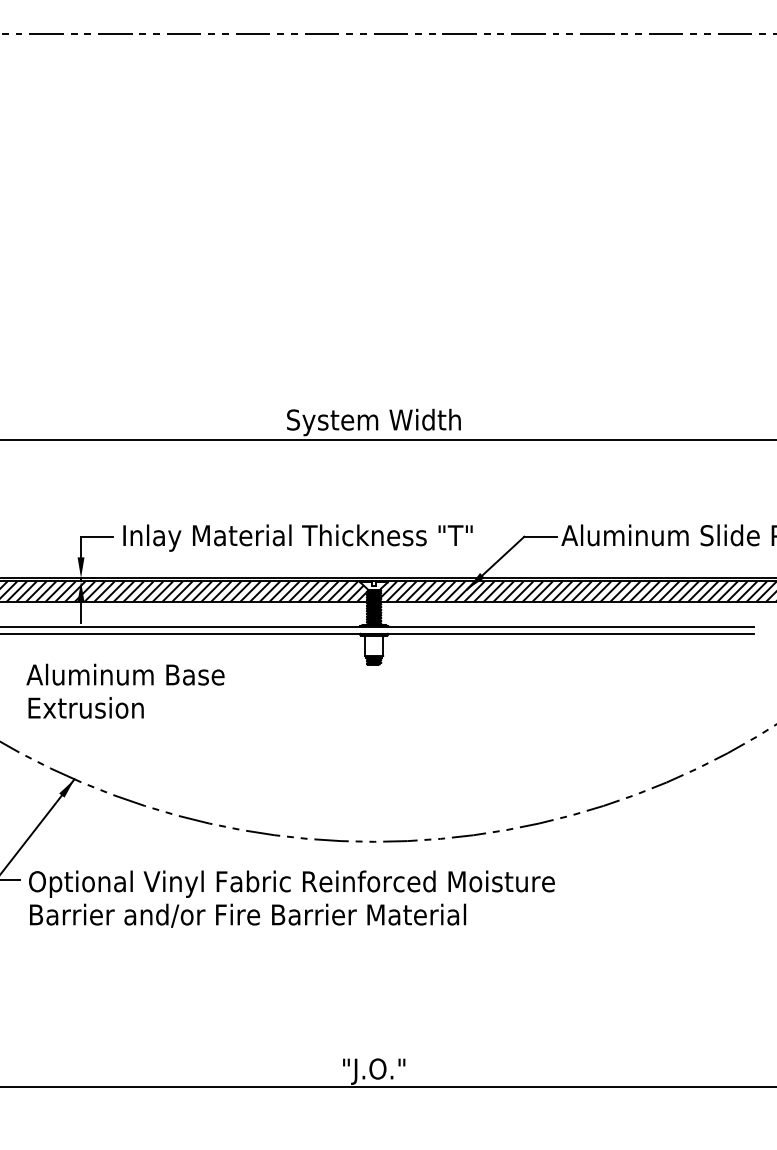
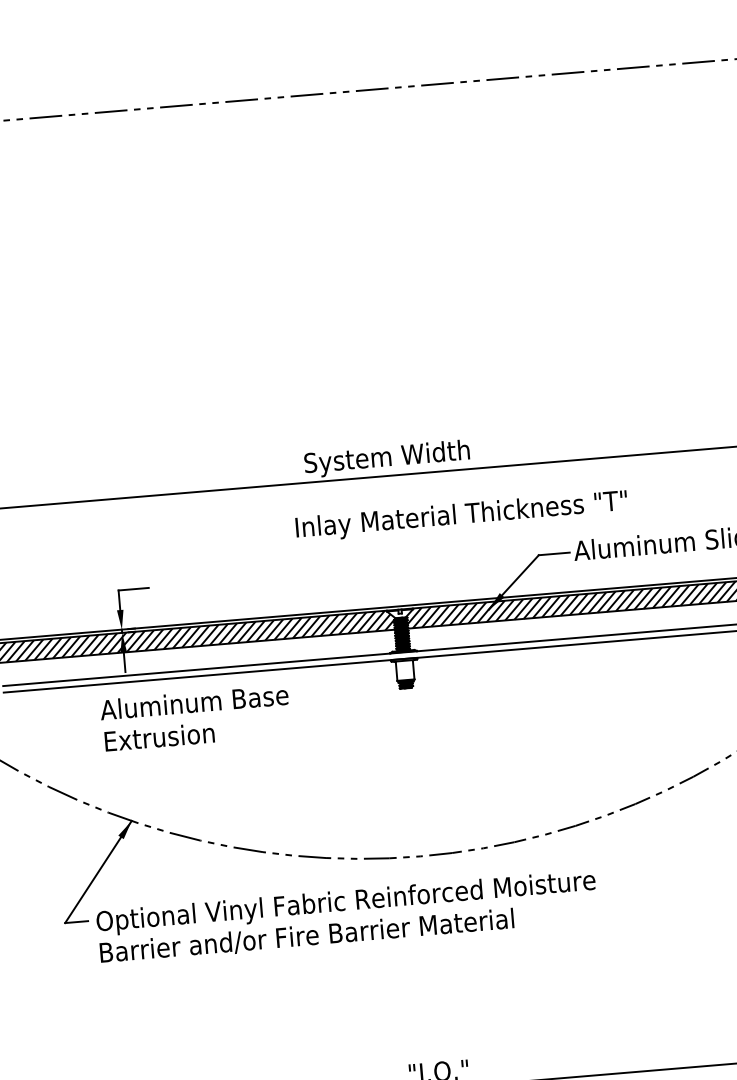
text: (297, 537) -> (461, 515), moved
text: (125, 690) -> (195, 717), moved

